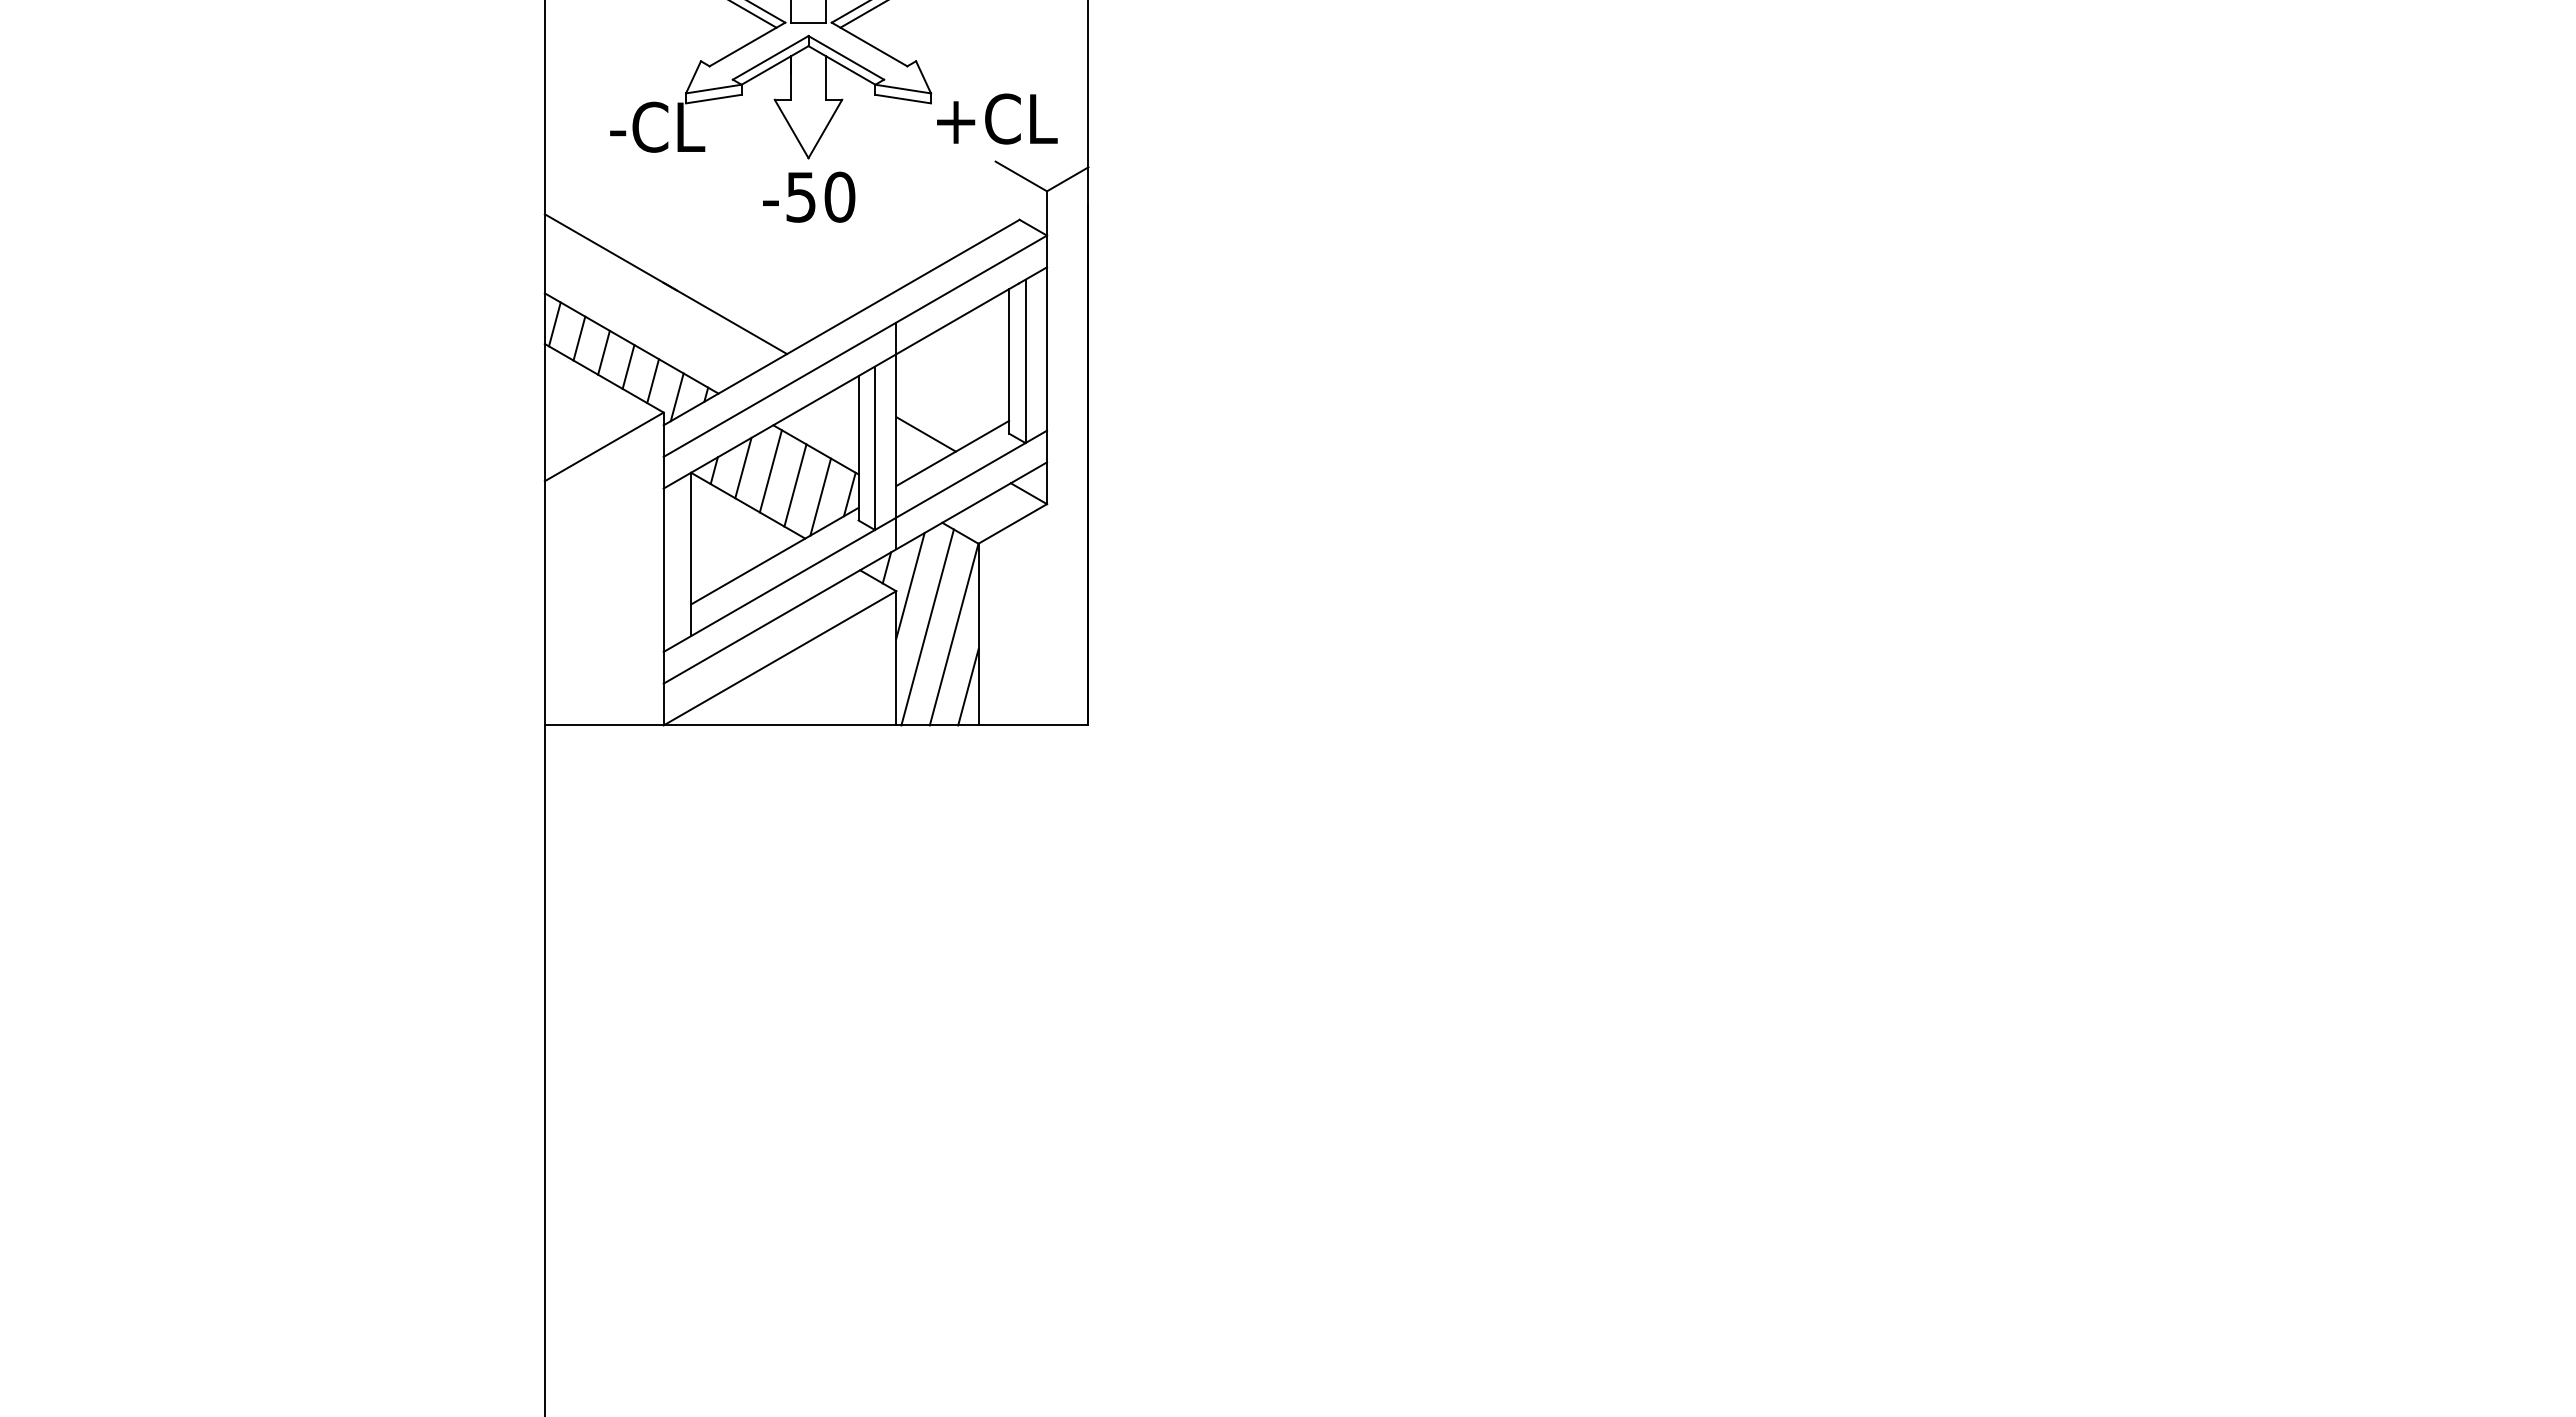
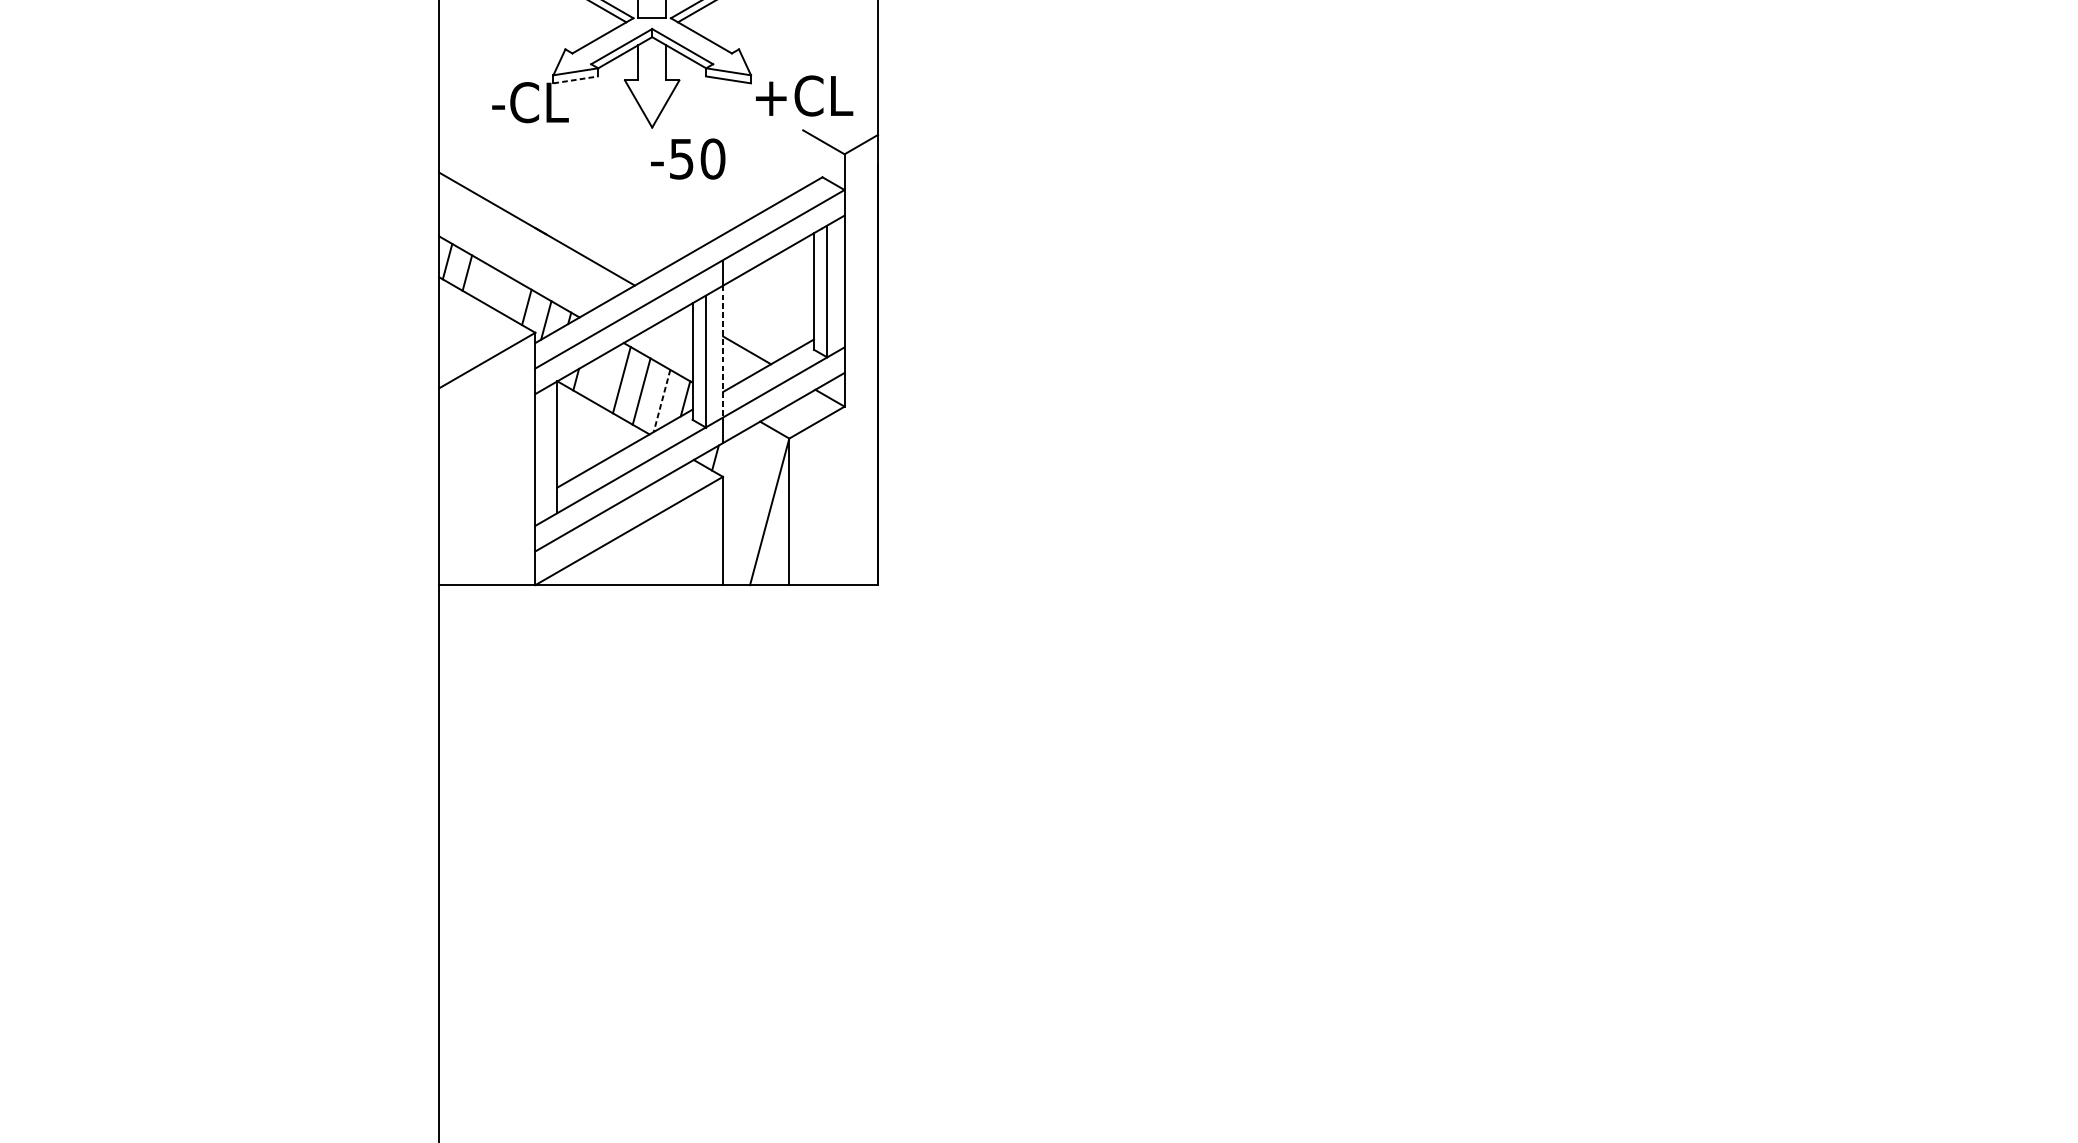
line: (714, 99) -> (576, 80), solid -> dashed
text: (809, 196) -> (688, 158), moved
line: (603, 352) -> (486, 284), removed
line: (628, 366) -> (506, 295), removed
line: (896, 435) -> (723, 351), solid -> dashed
line: (743, 467) -> (599, 377), removed
line: (820, 497) -> (661, 401), solid -> dashed
line: (910, 586) -> (734, 473), removed
line: (927, 627) -> (748, 506), removed
line: (968, 686) -> (781, 553), removed

